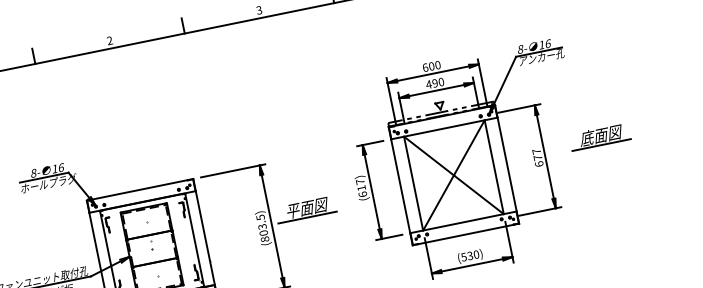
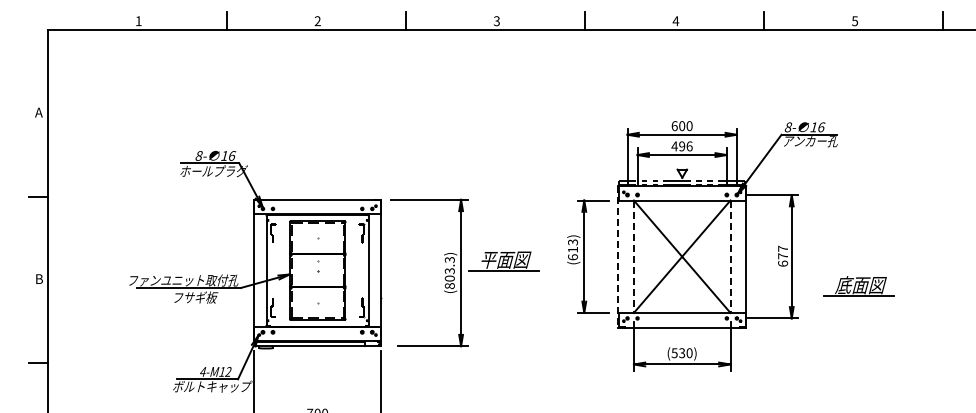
text: (441, 81) -> (689, 145), 490 -> 496
part: (599, 136) -> (858, 286), moved
line: (494, 167) -> (730, 257), solid -> dashed
text: (360, 181) -> (573, 242), (617) -> (613)
line: (413, 184) -> (633, 257), solid -> dashed
line: (400, 186) -> (618, 256), solid -> dashed
text: (260, 217) -> (449, 259), (803.5) -> (803.3)

